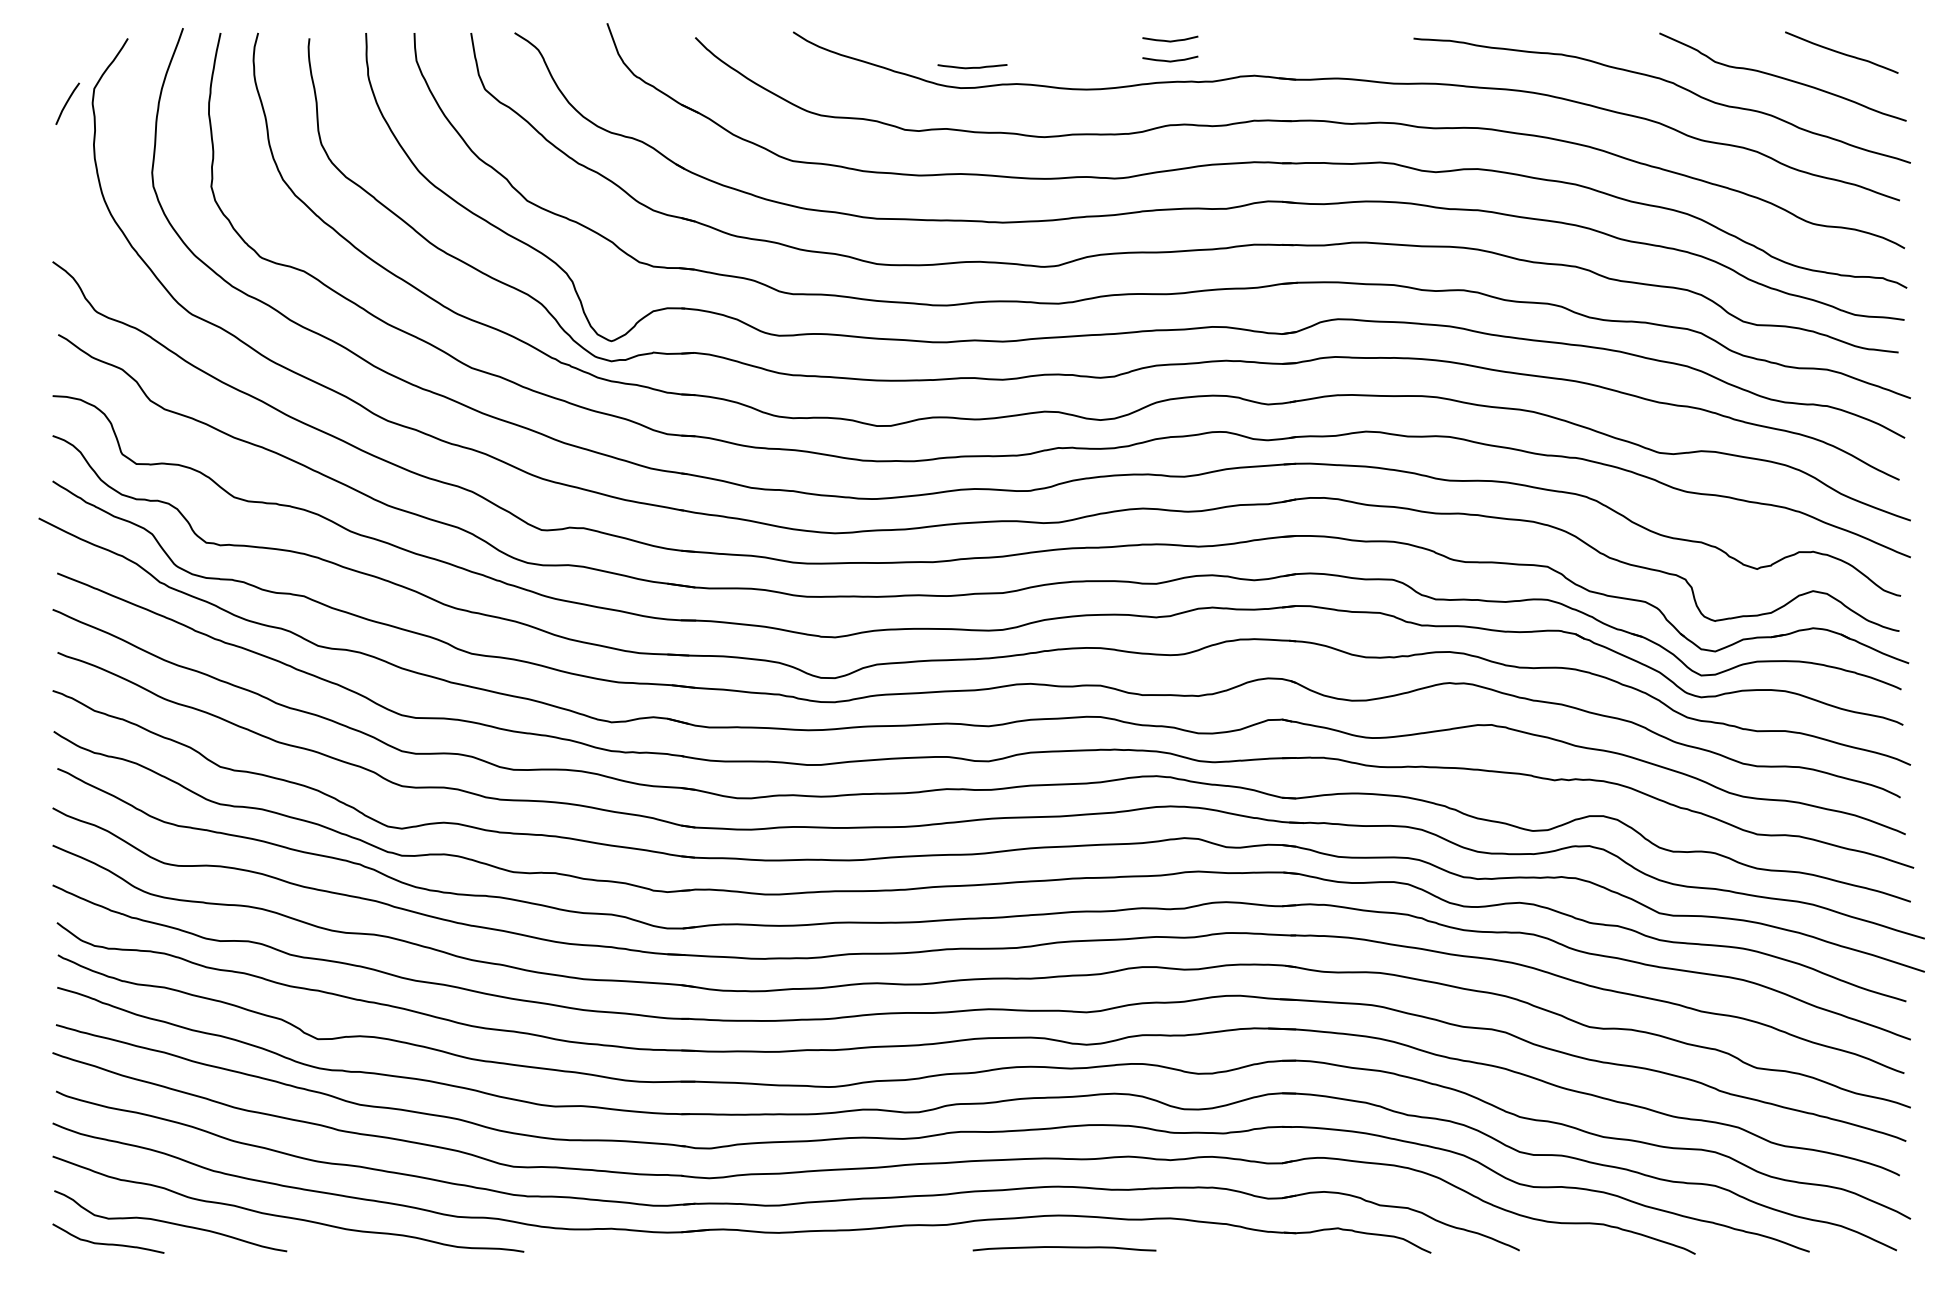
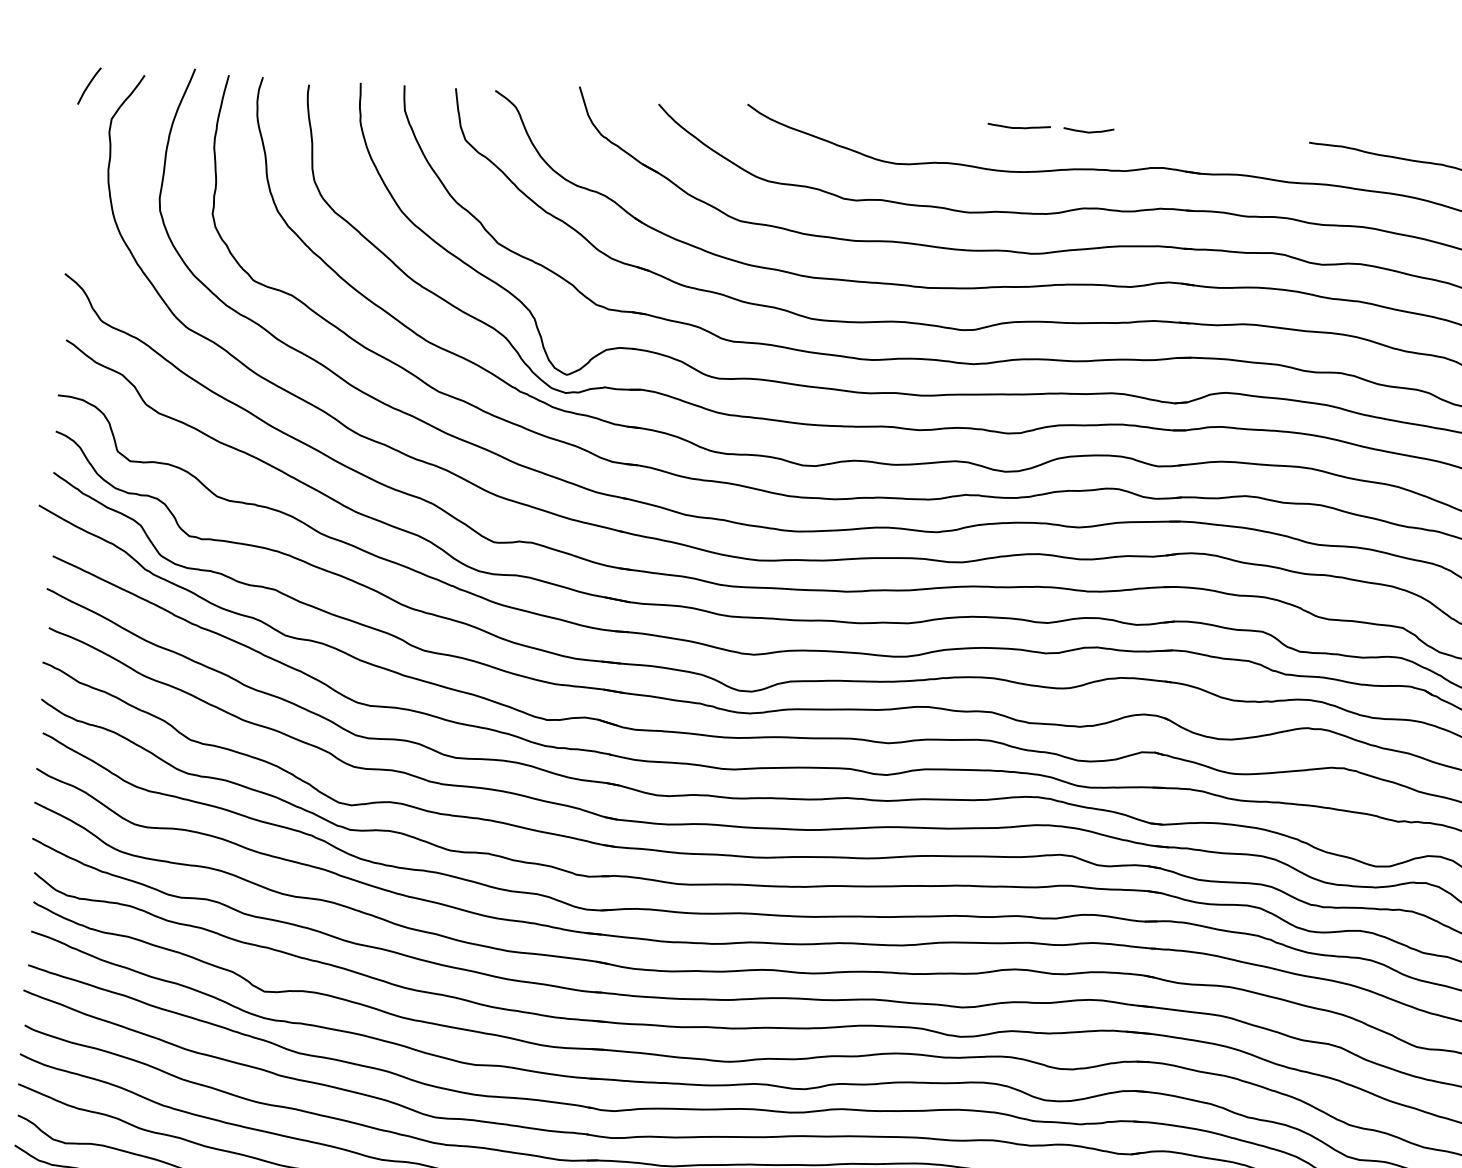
curve: (1170, 60) -> (1087, 149), removed
curve: (972, 67) -> (1019, 127), moved
curve: (67, 103) -> (89, 85), moved

